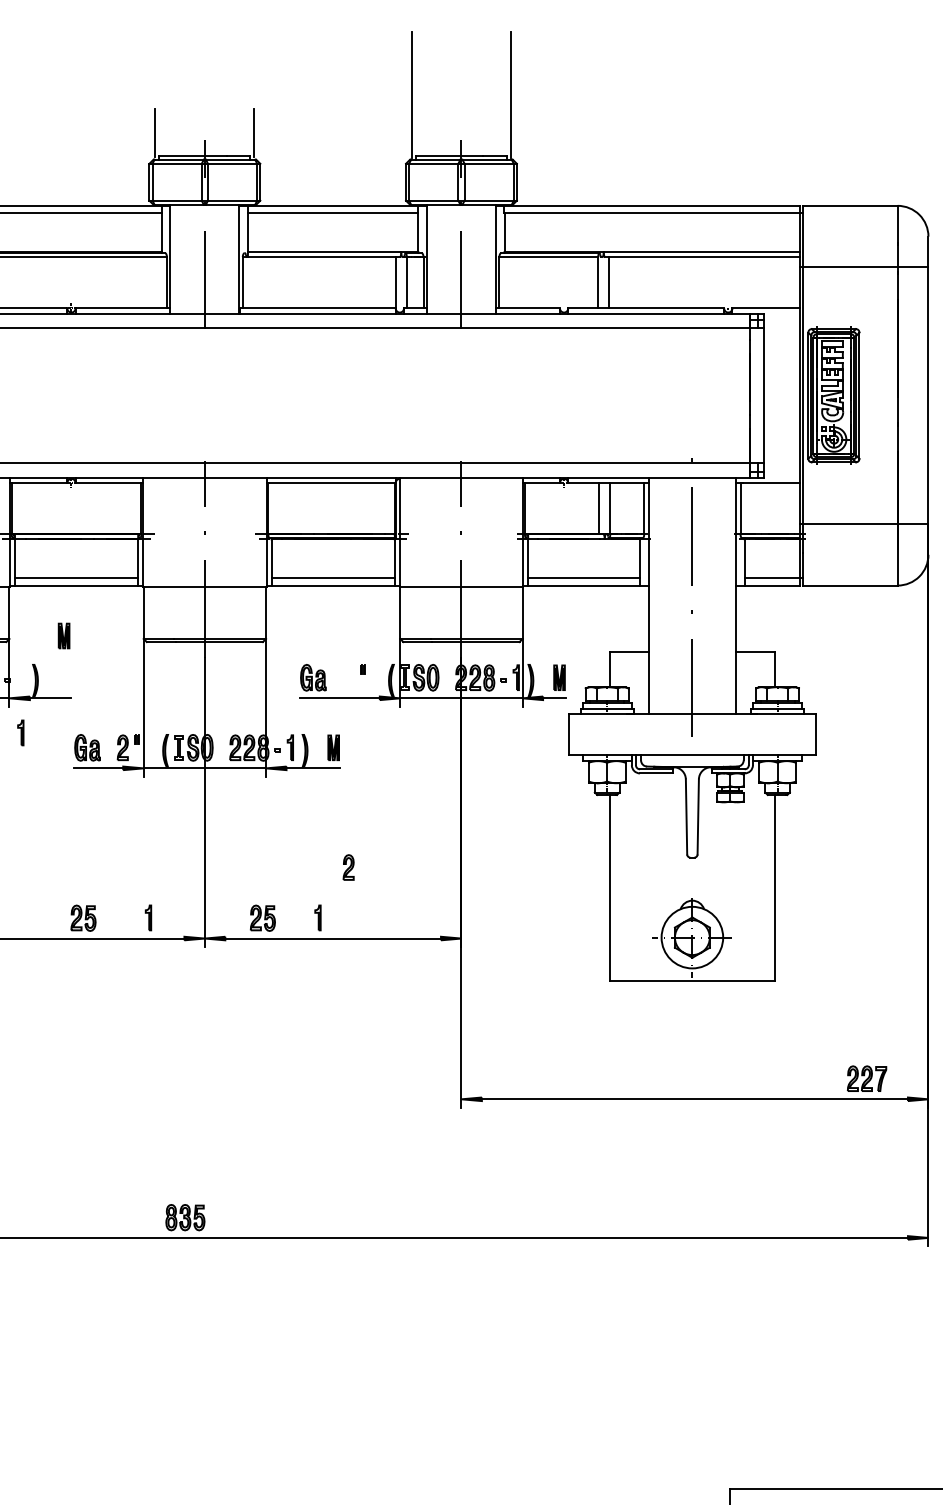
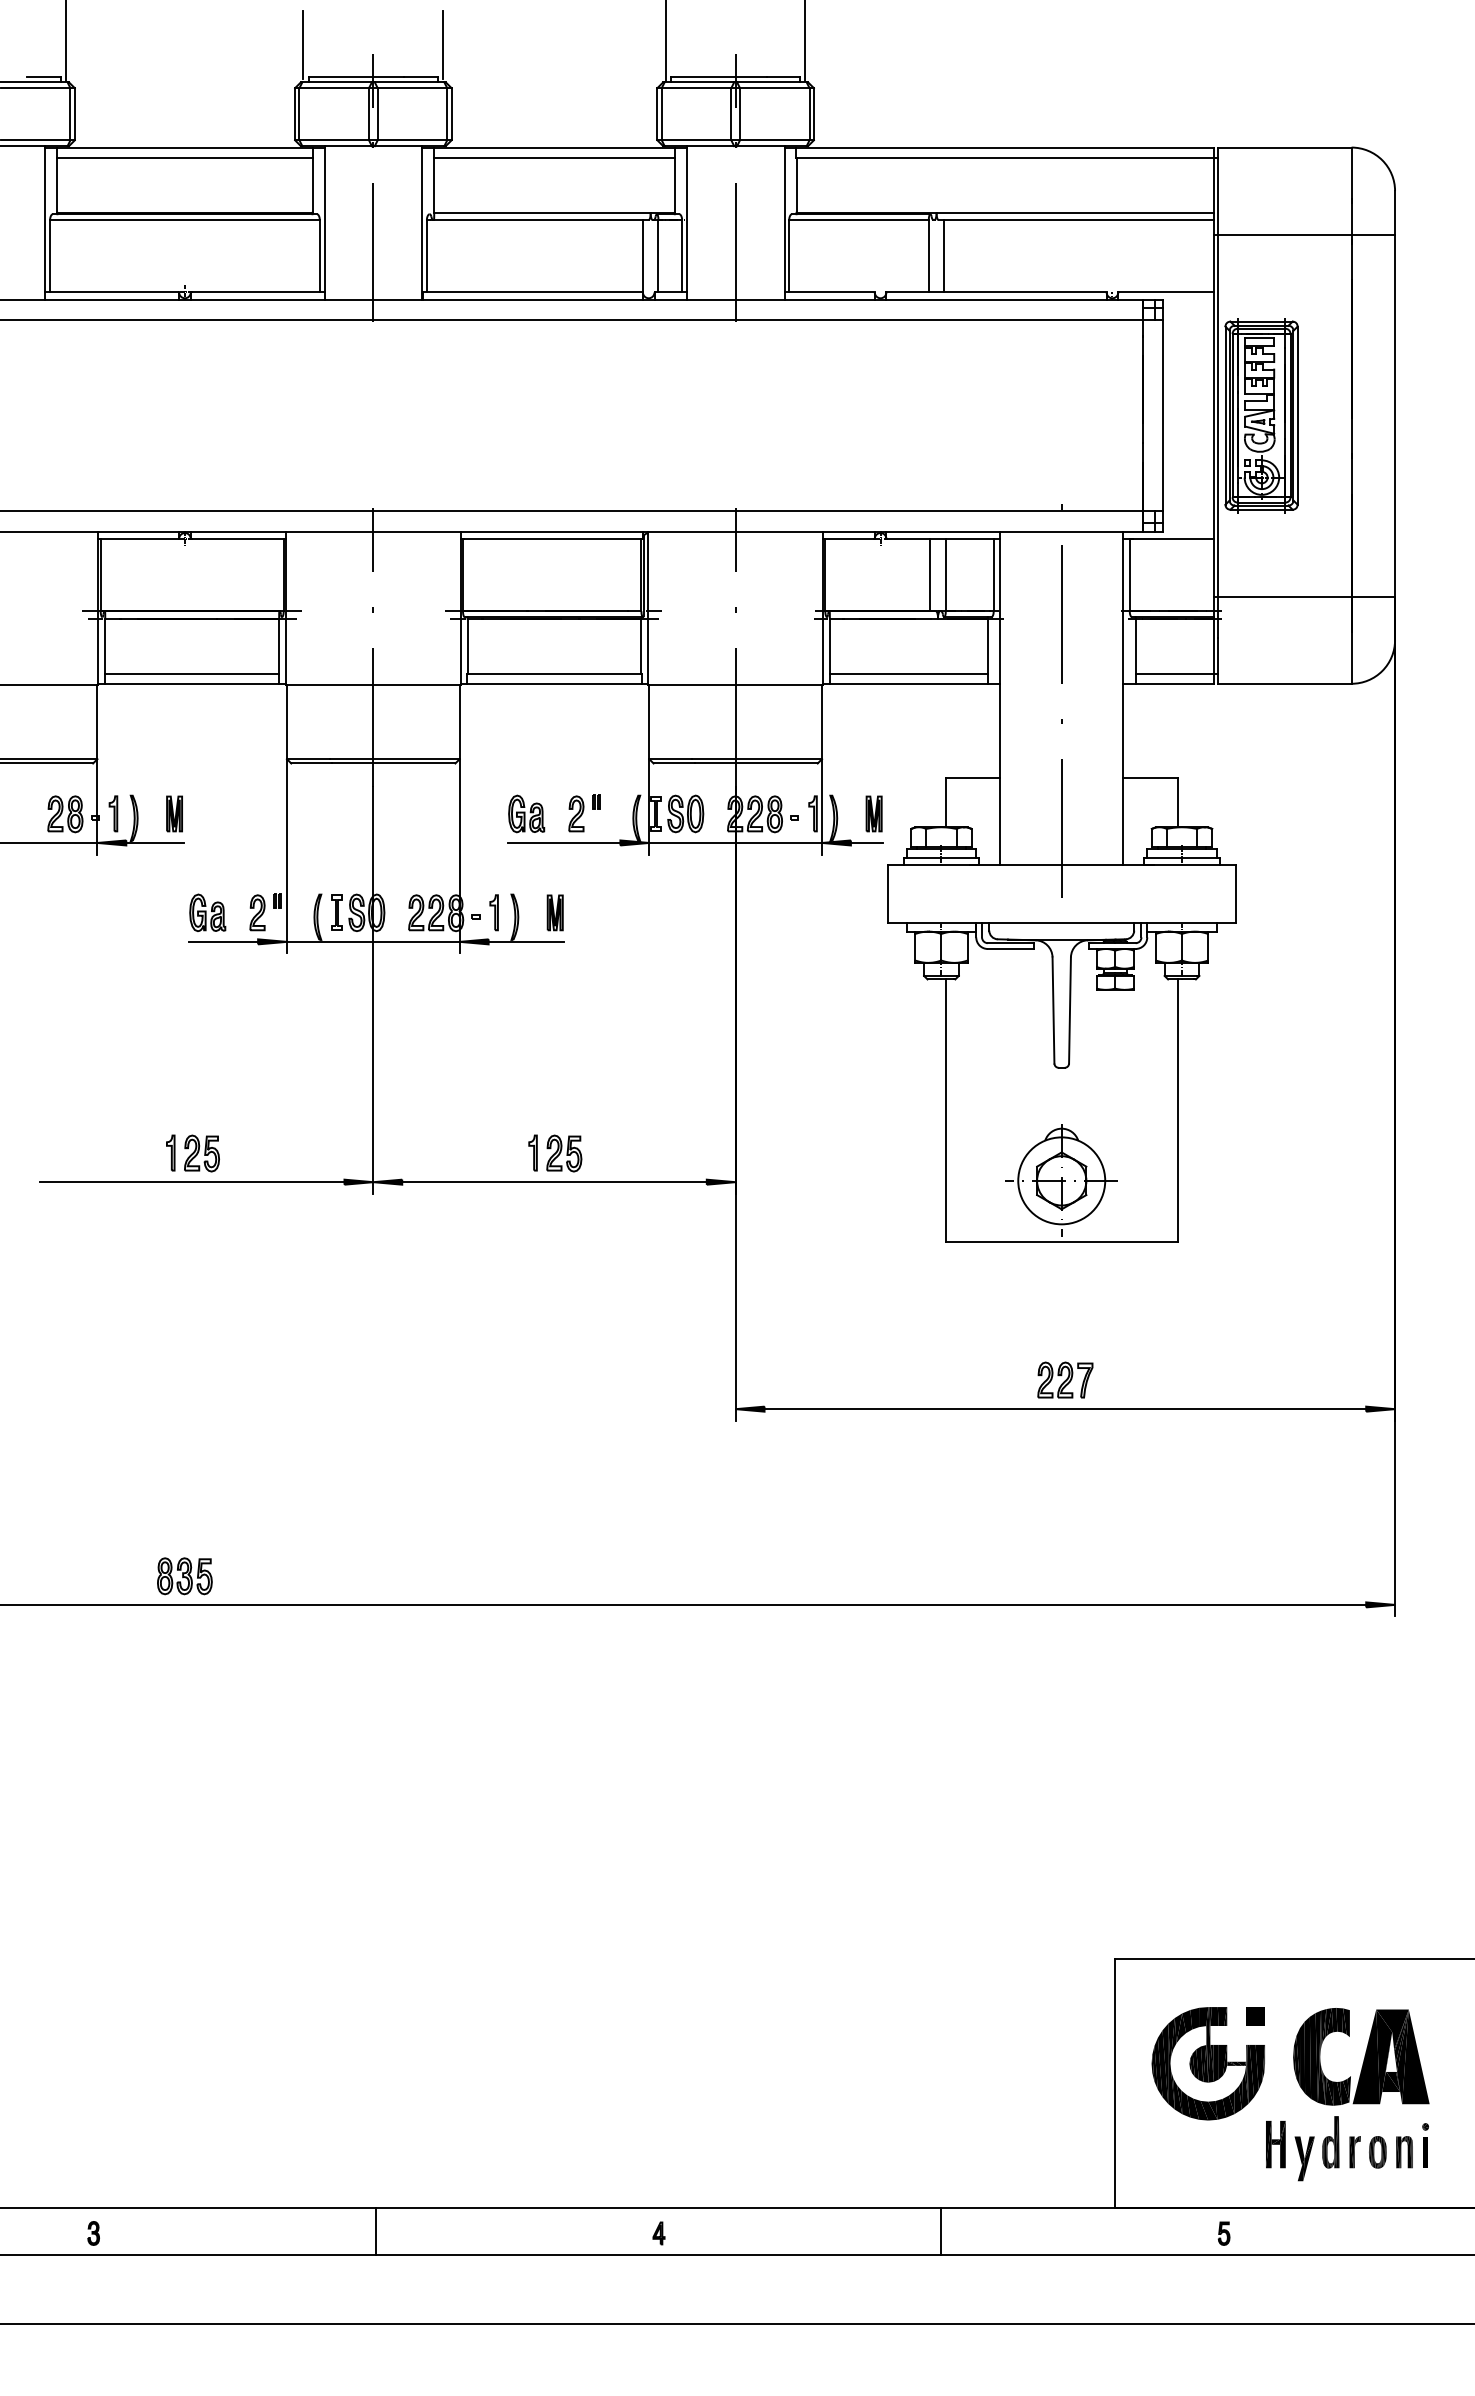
part: (64, 635) -> (174, 813), moved
part: (20, 732) -> (113, 813), moved
part: (348, 867) -> (576, 813), moved
part: (148, 917) -> (170, 1152), moved
part: (263, 918) -> (564, 1153), moved
part: (867, 1078) -> (1065, 1379), moved
part: (185, 1217) -> (184, 1576), moved

